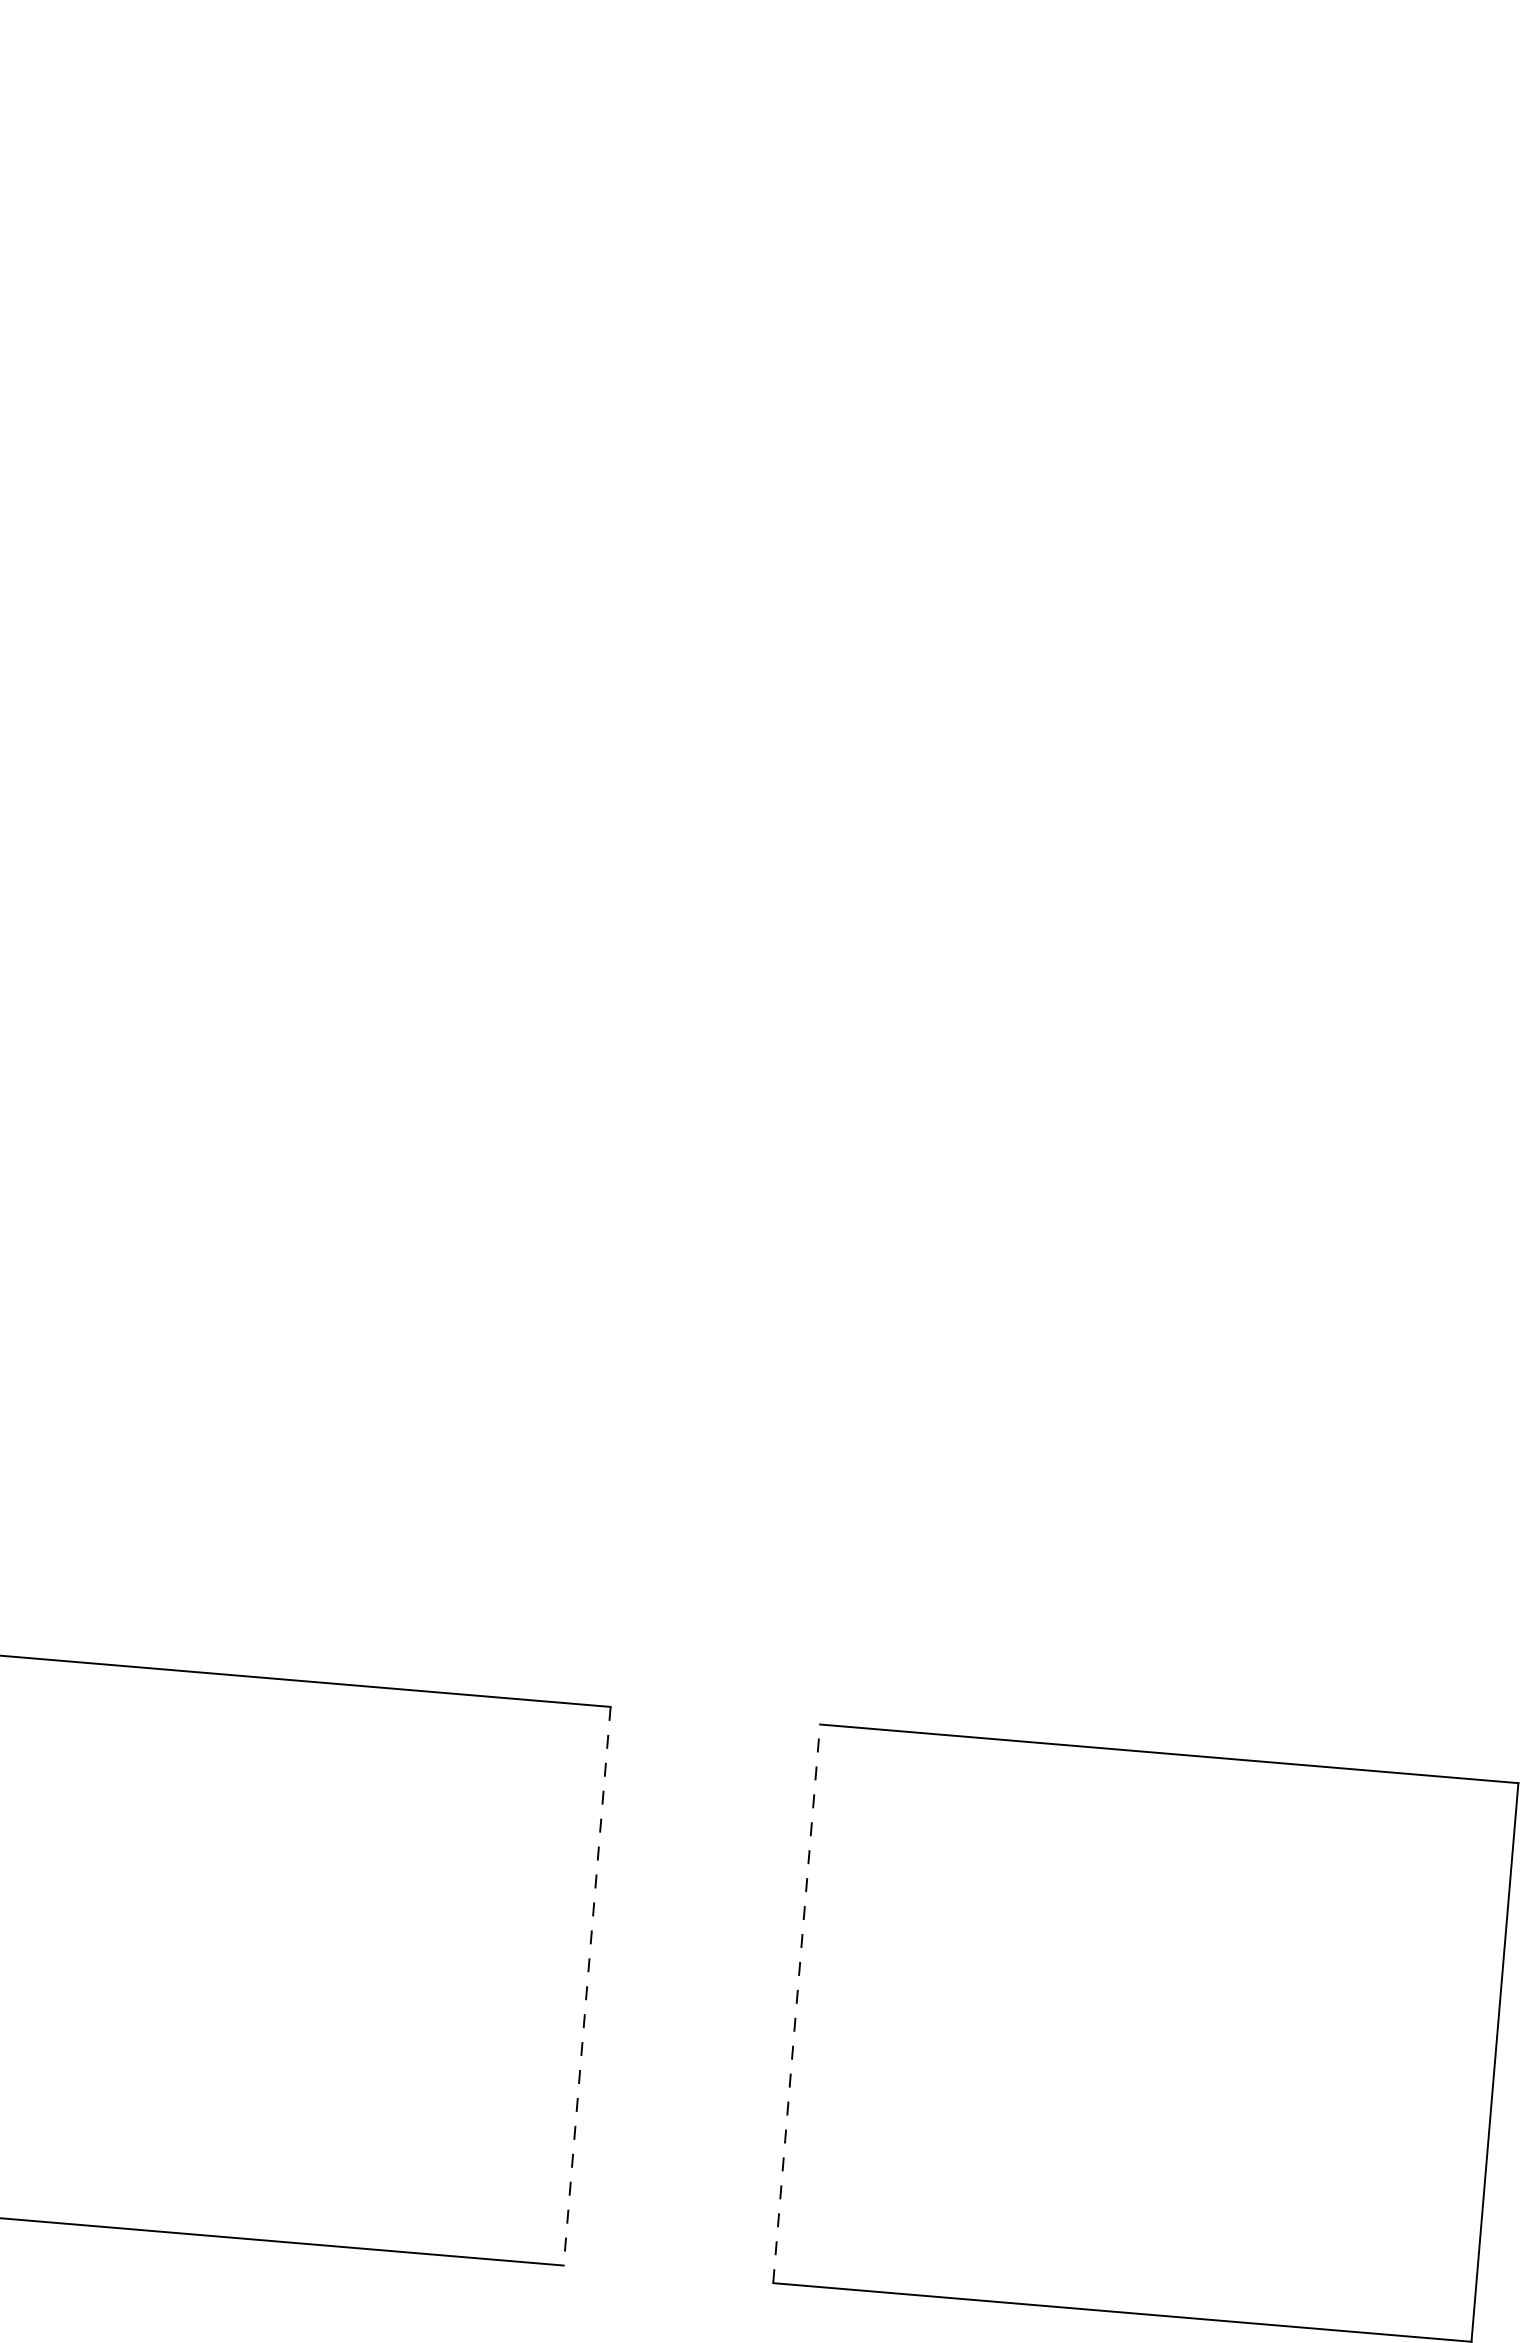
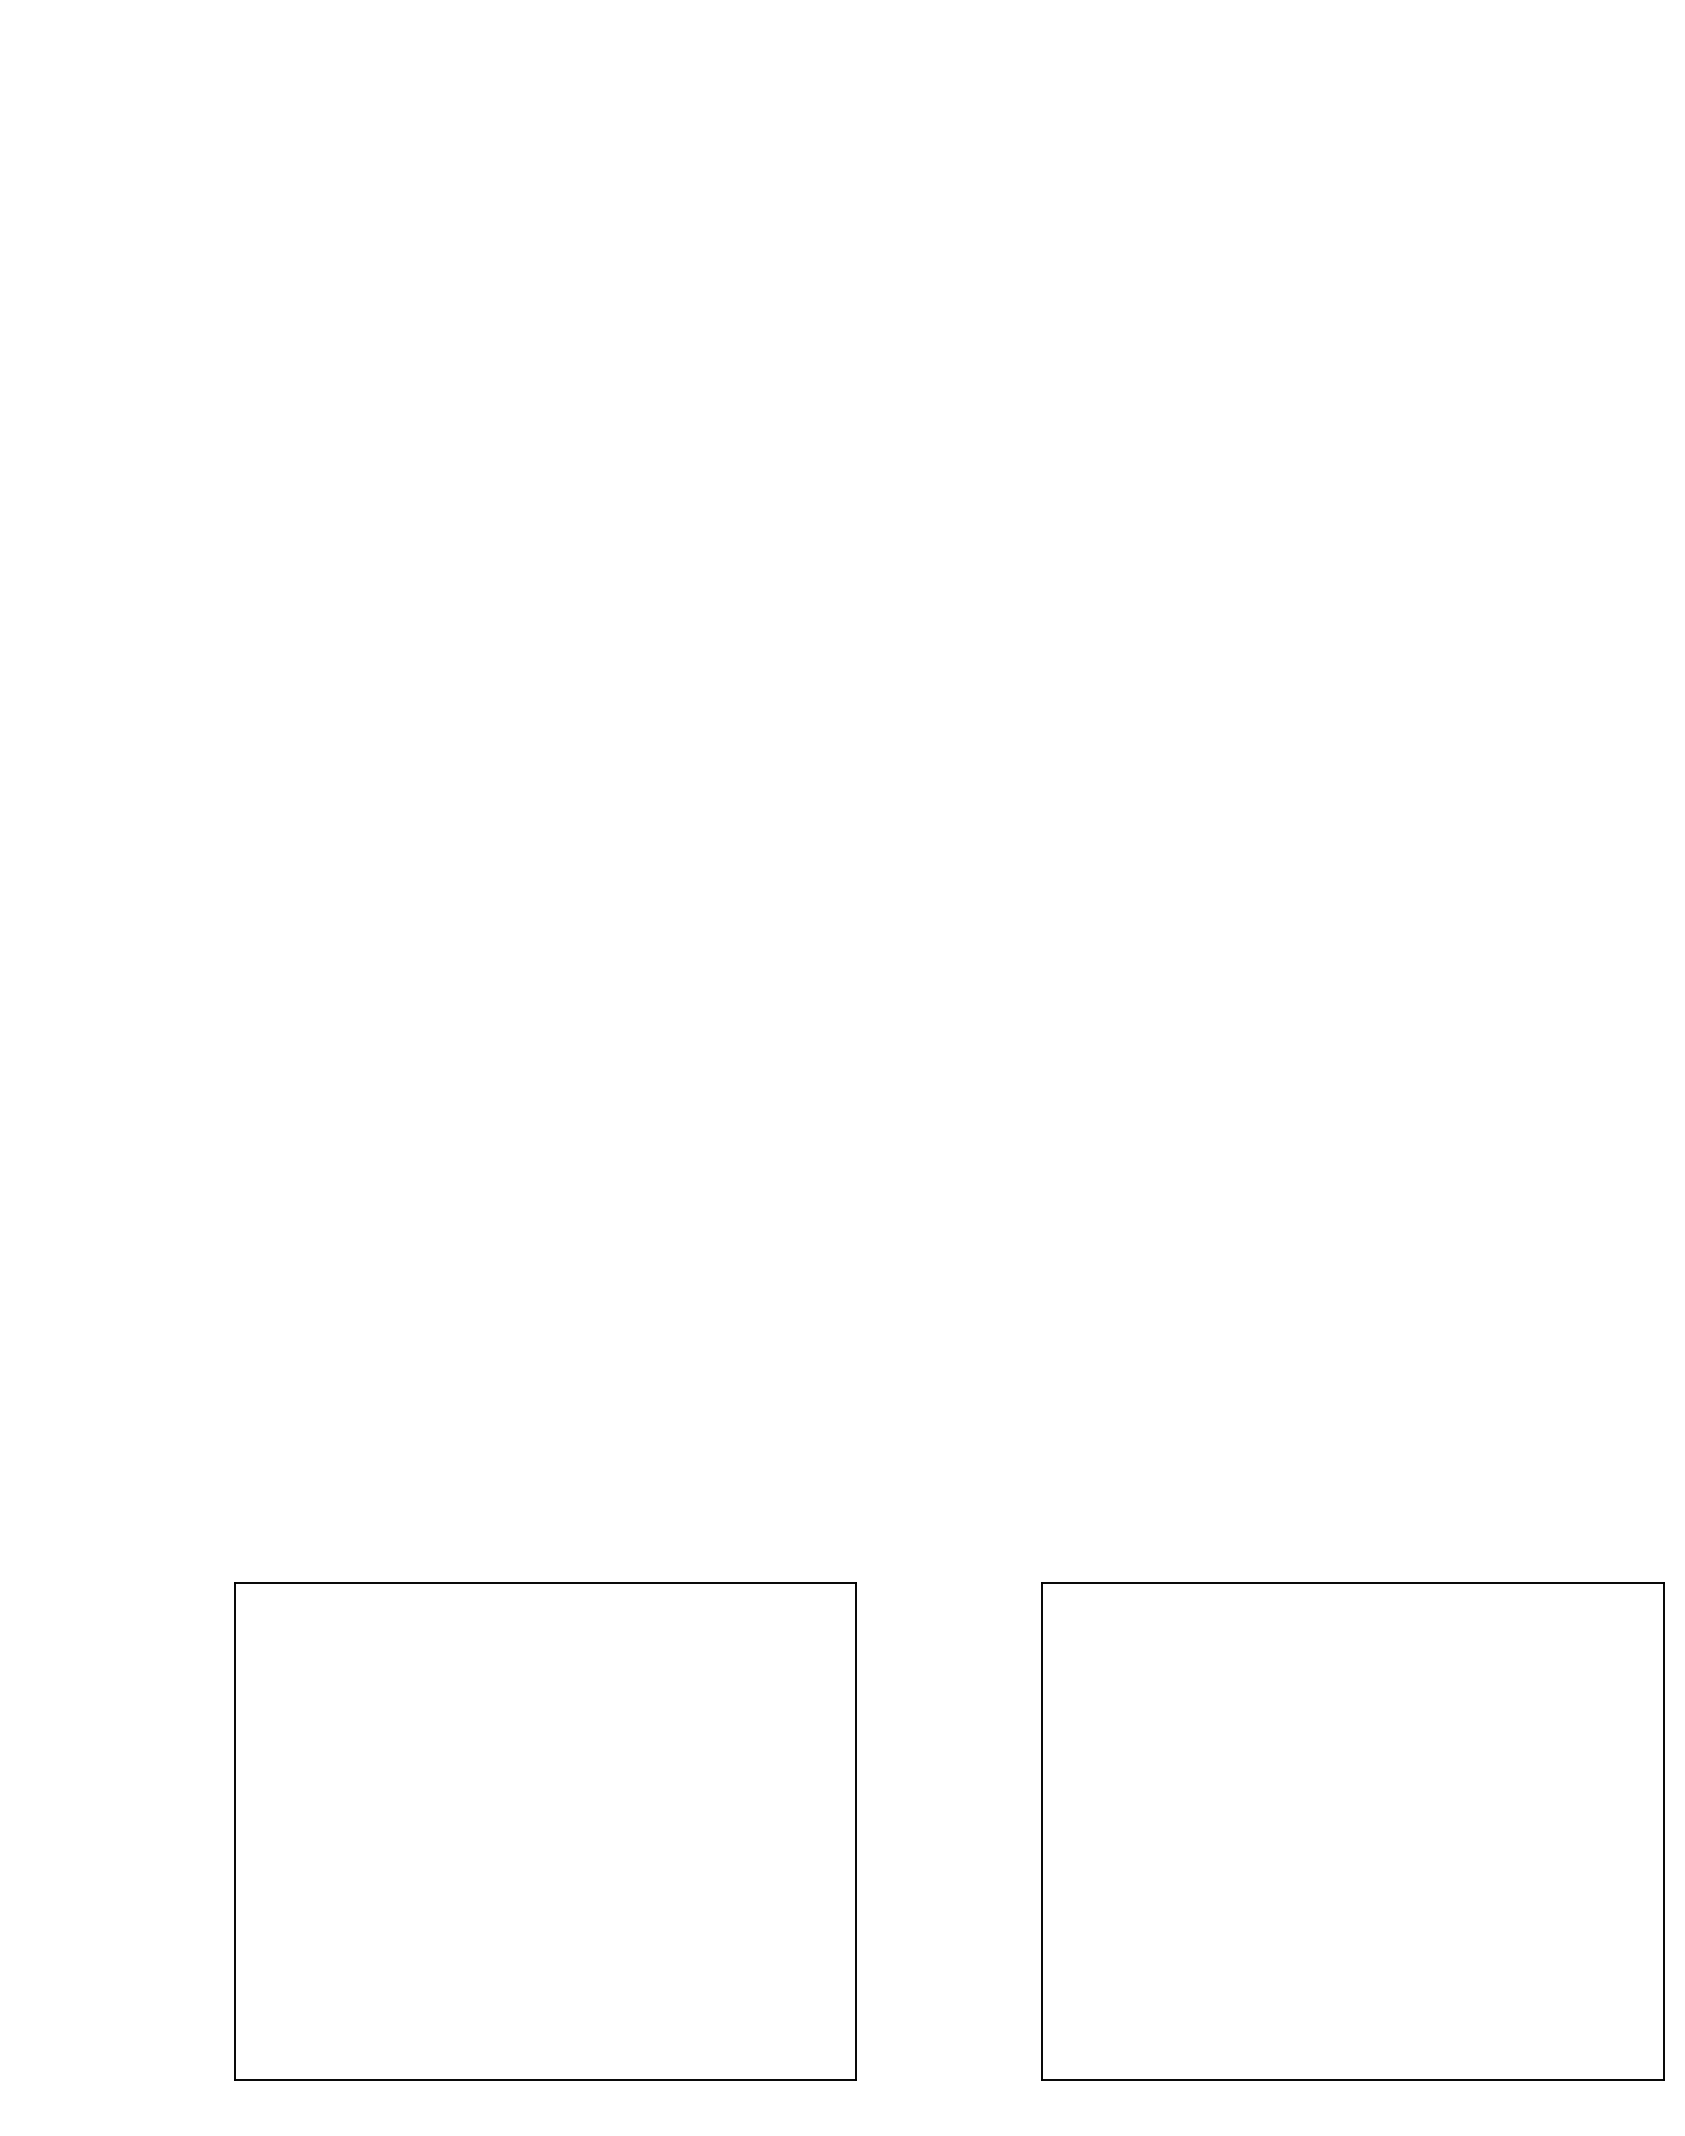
line: (586, 1986) -> (855, 1831), dashed -> solid
line: (796, 2003) -> (1042, 1831), dashed -> solid

